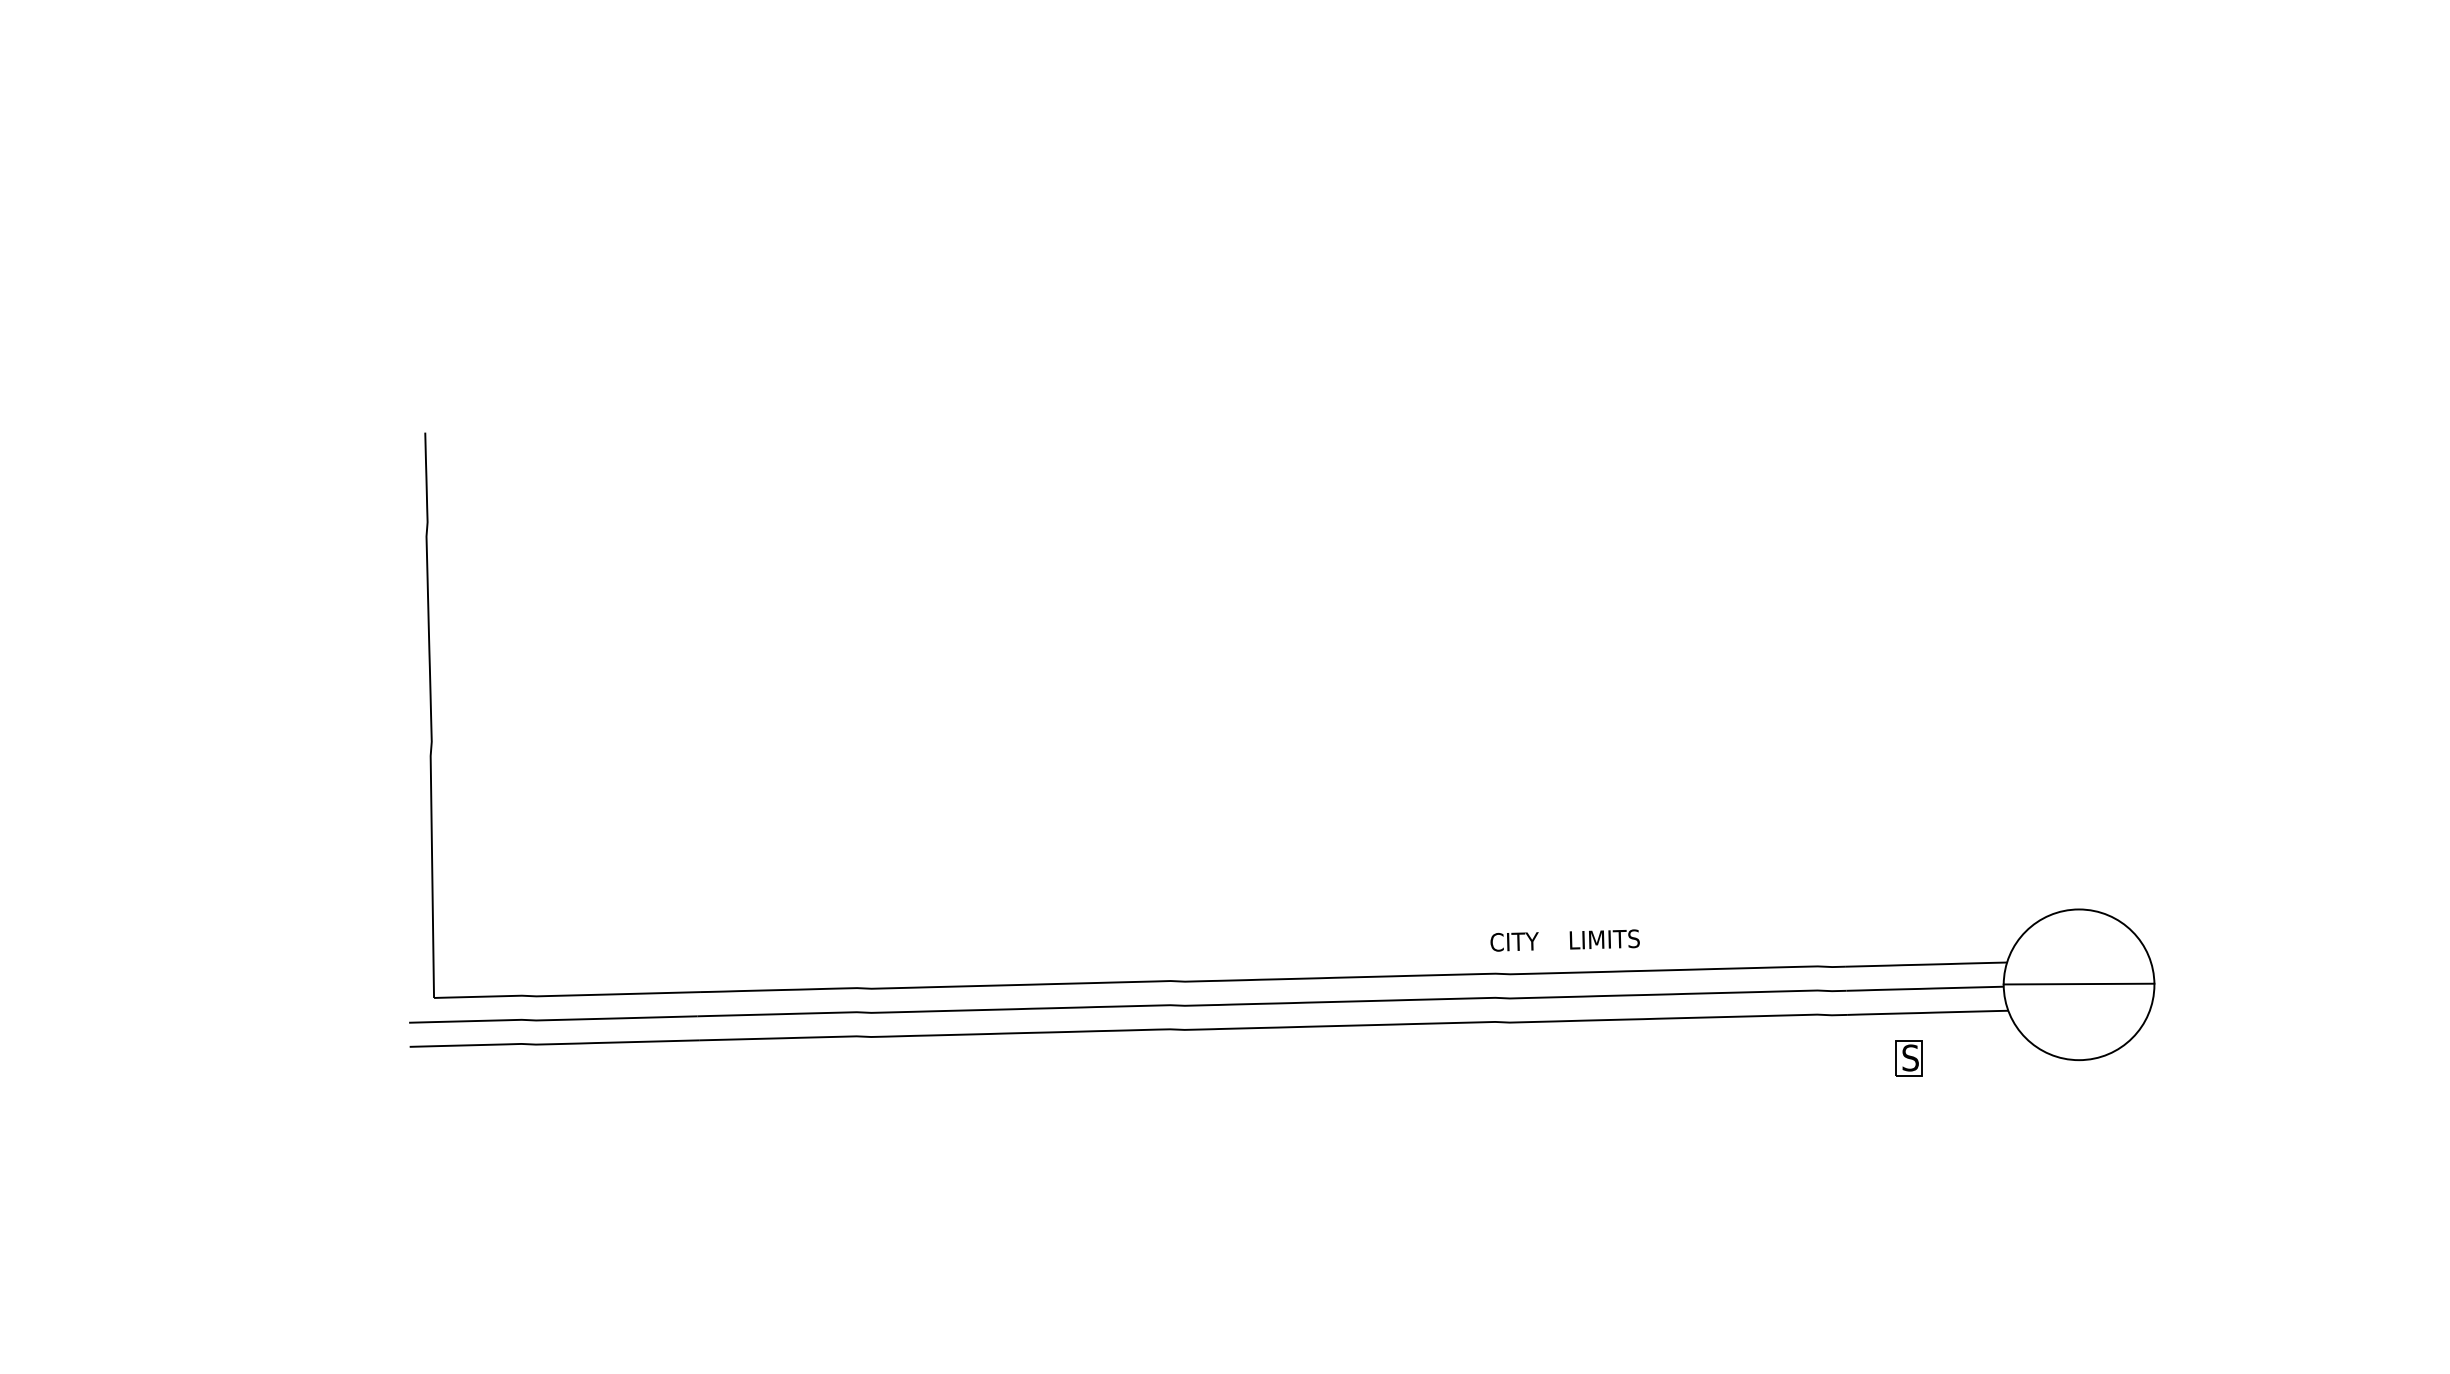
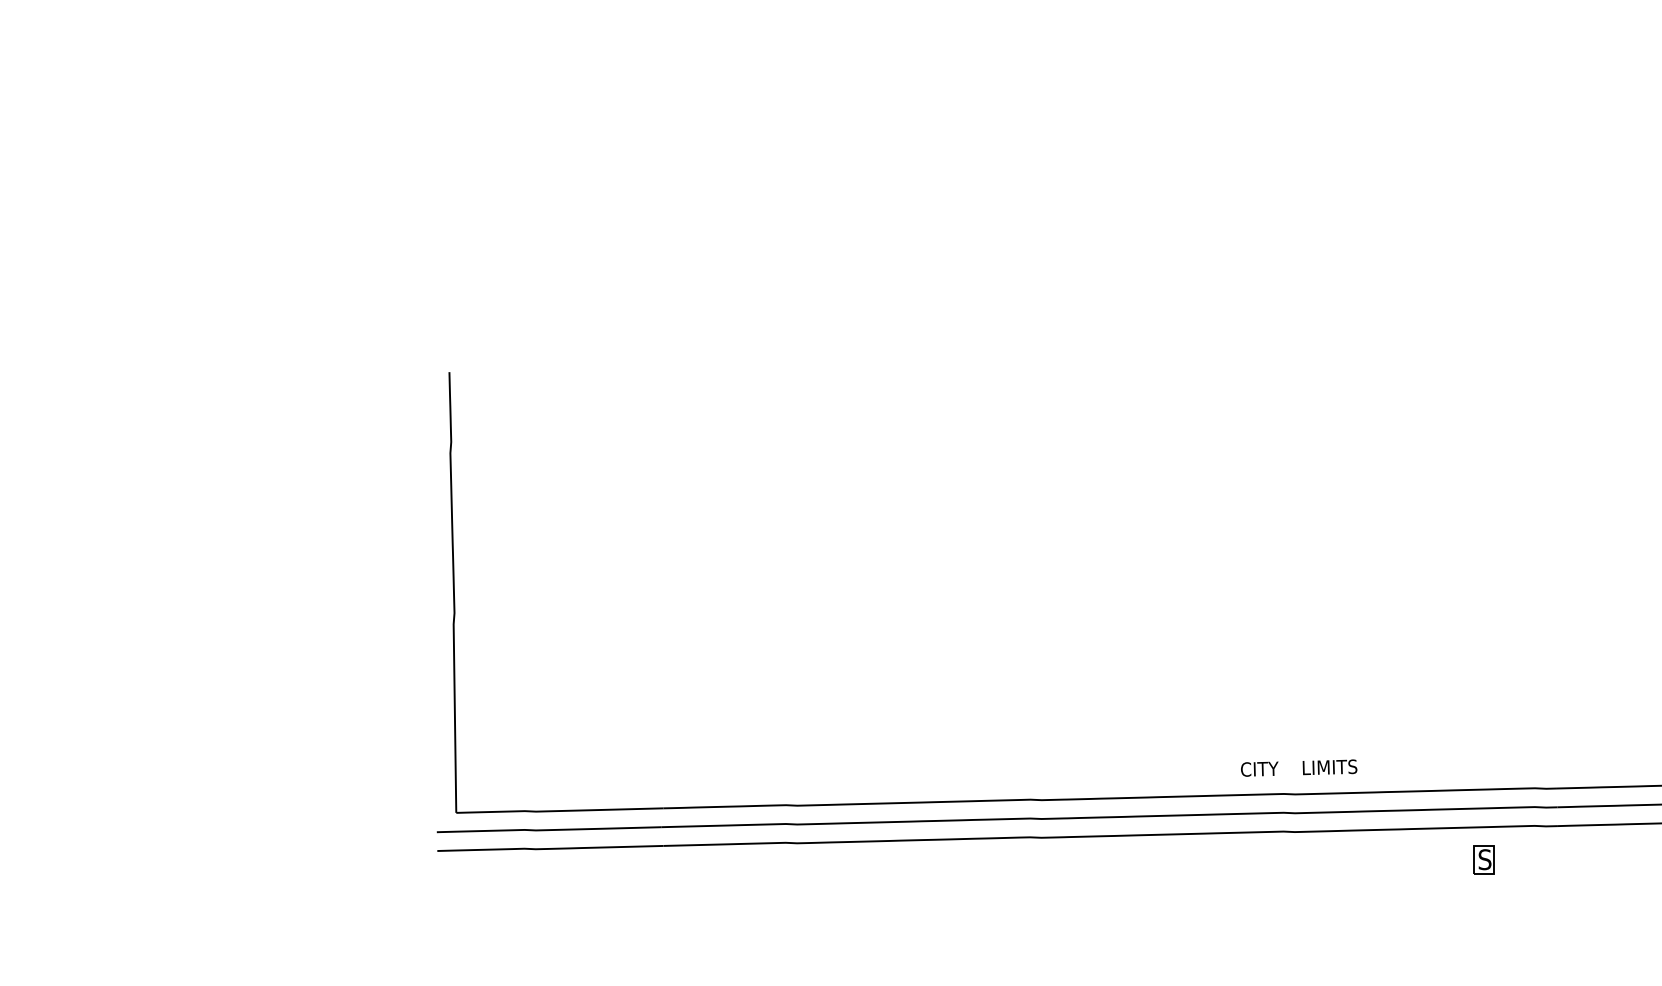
text: (1564, 940) -> (1298, 768), moved
part: (1908, 1058) -> (1483, 860), moved

